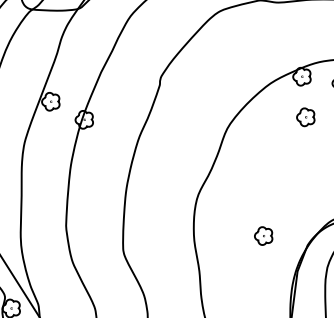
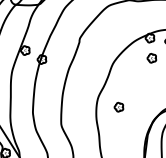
part: (262, 234) -> (118, 106), moved

